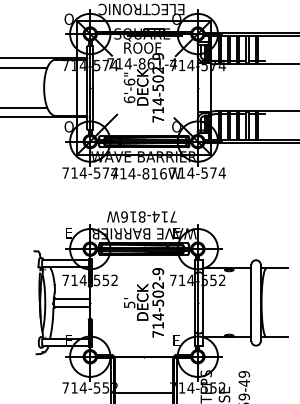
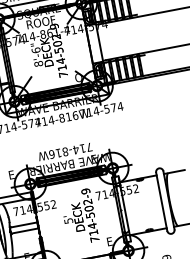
text: (128, 99) -> (37, 63), 6'-6" -> 8'-6"

